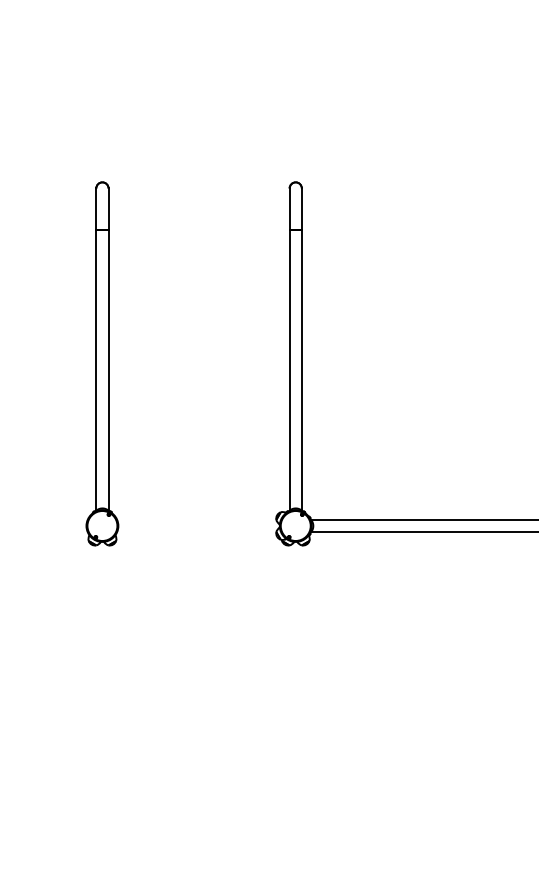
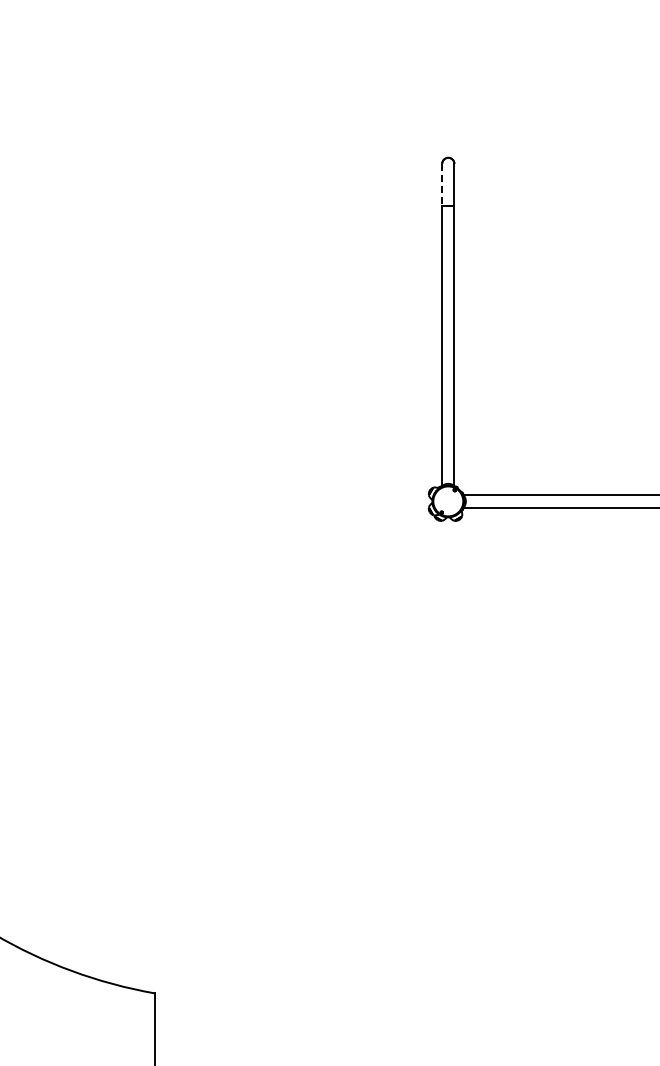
line: (289, 209) -> (442, 184), solid -> dashed
part: (101, 363) -> (254, 338), removed

